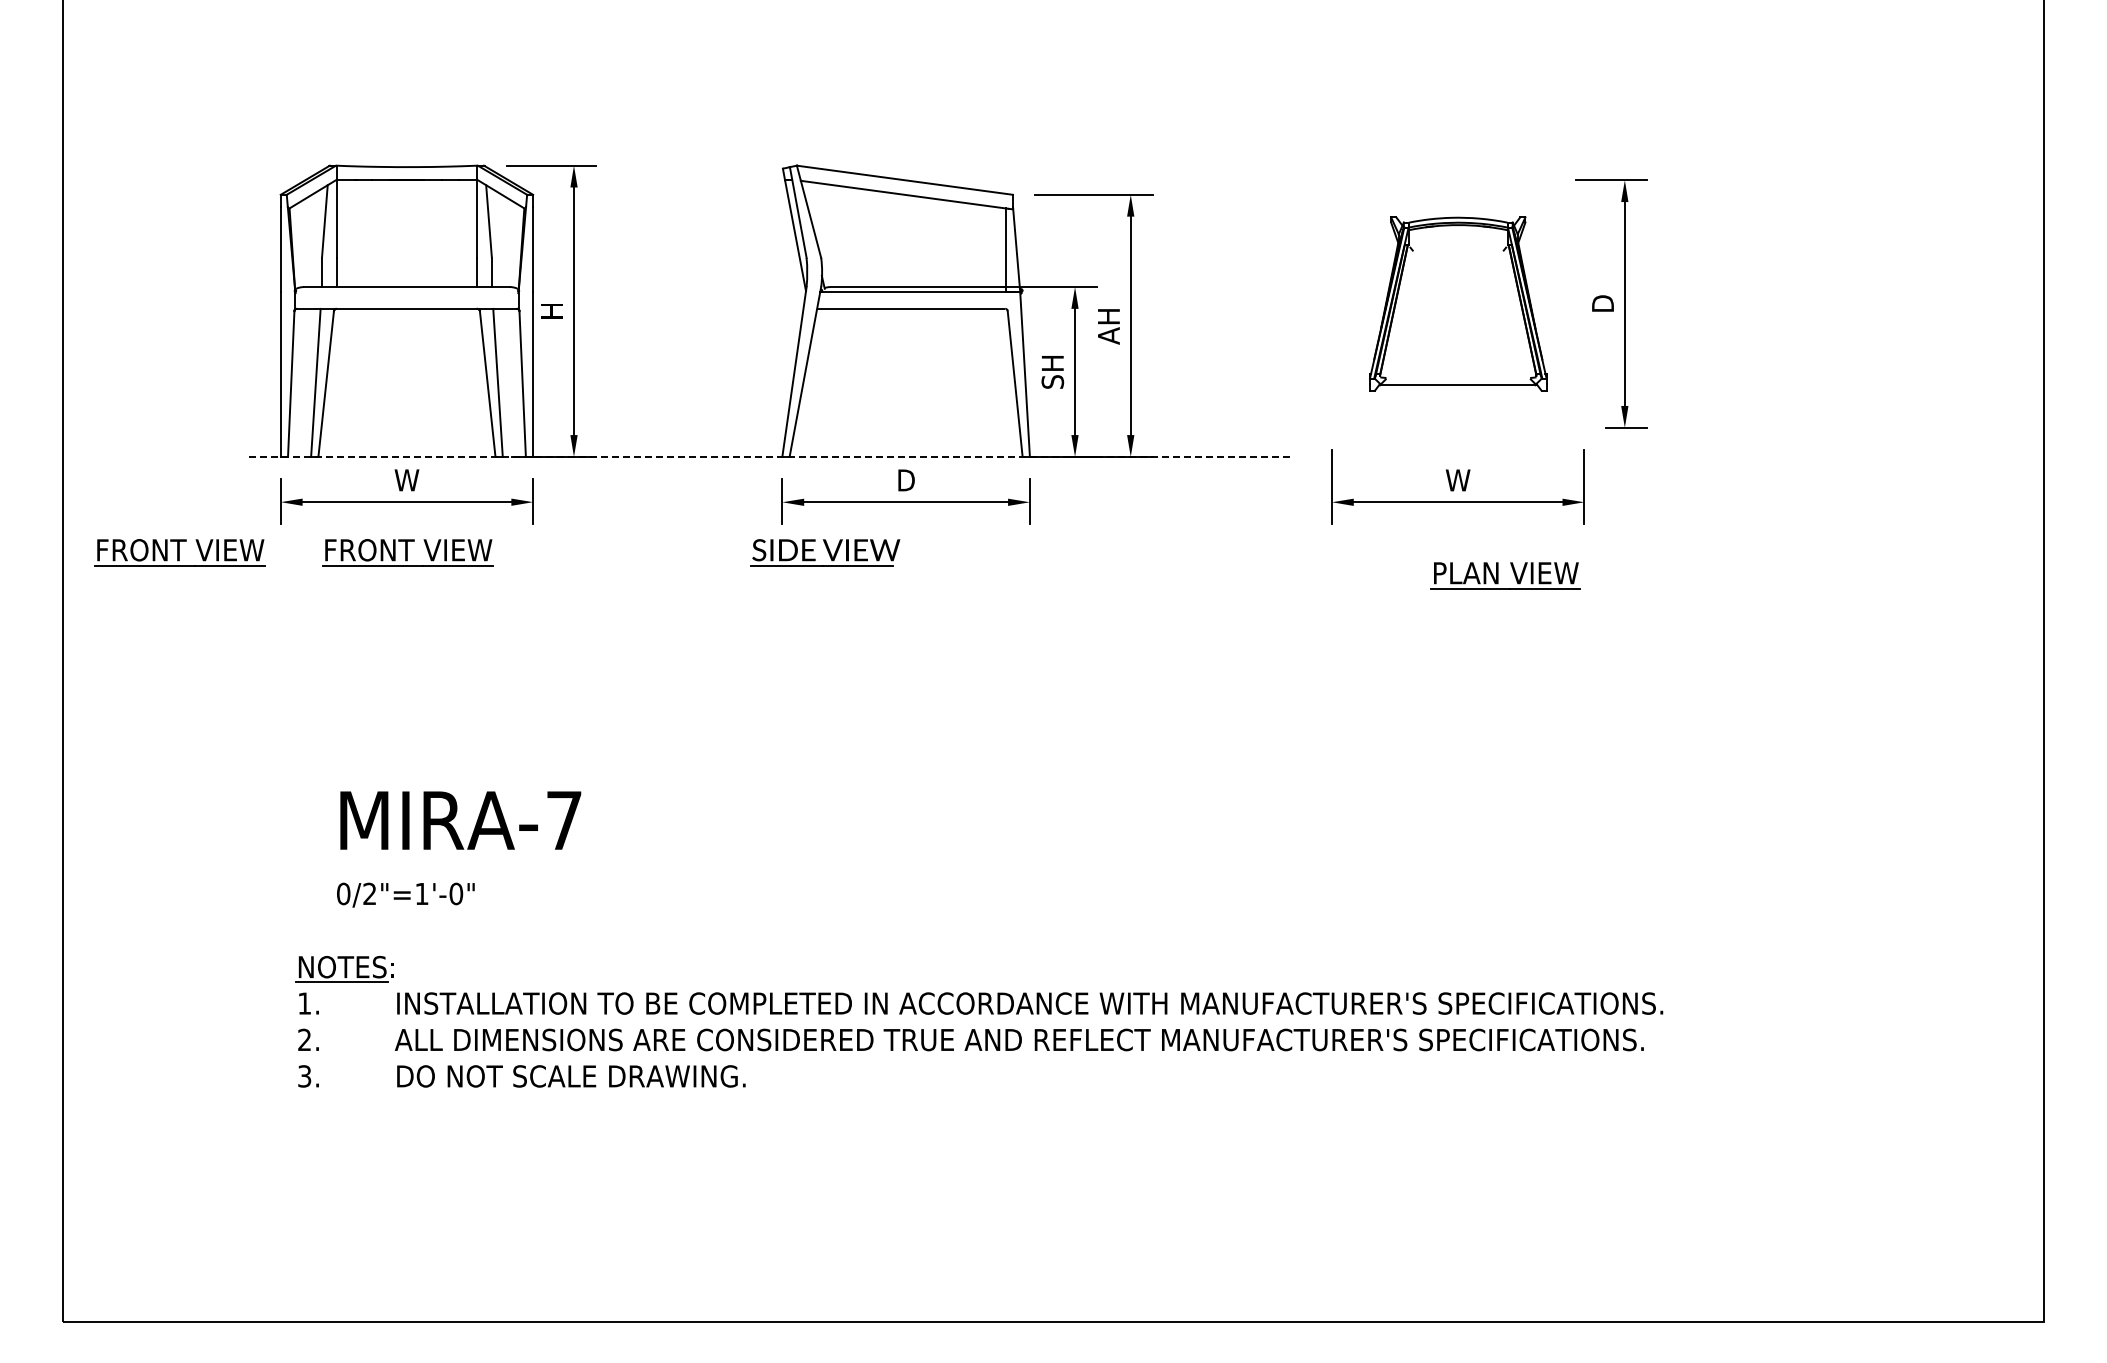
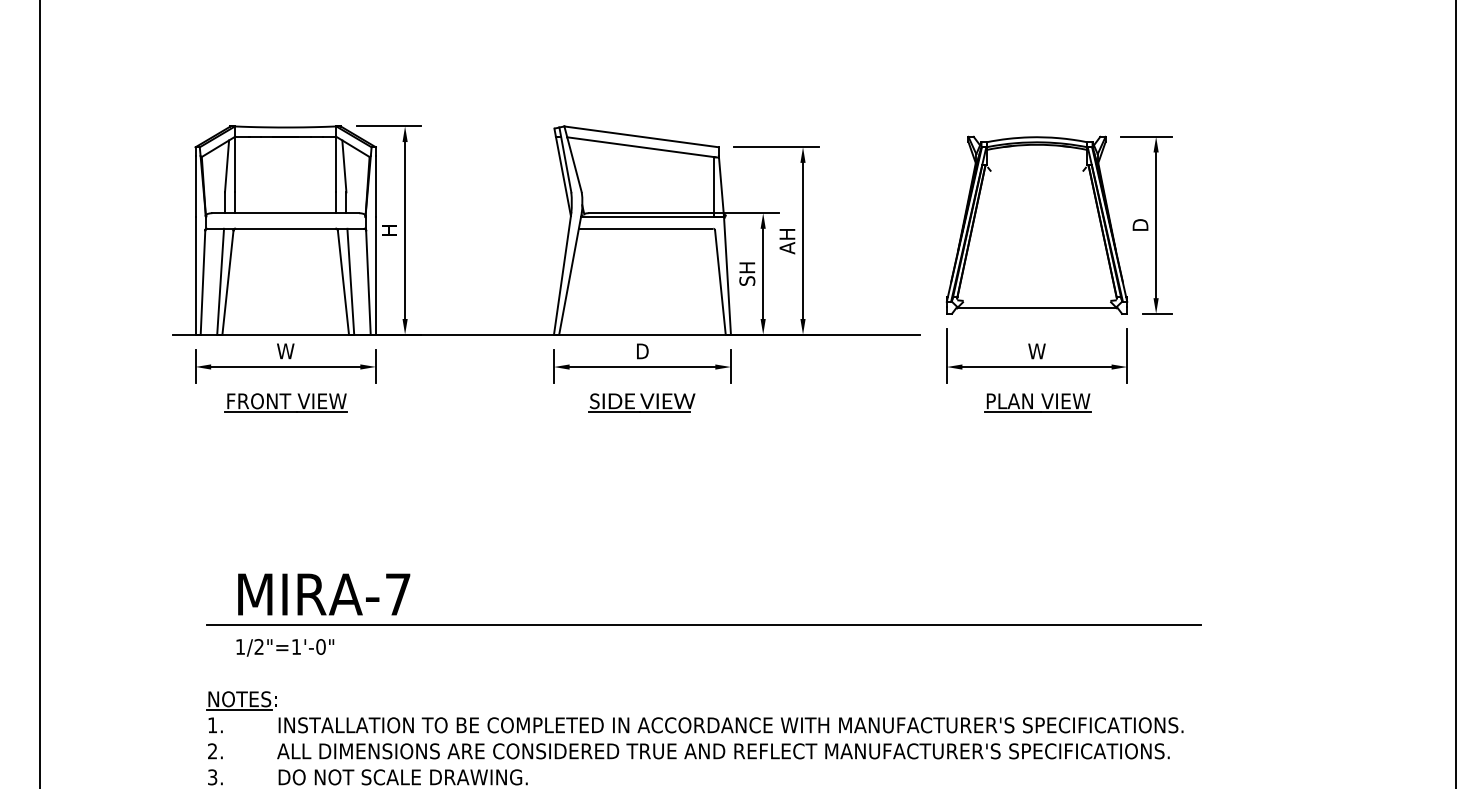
part: (1458, 303) -> (1037, 224), size x1.43
line: (771, 456) -> (546, 334), dashed -> solid
part: (179, 552) -> (123, 402), removed
part: (825, 552) -> (642, 402), moved
part: (1498, 575) -> (1032, 402), moved
line: (992, 863) -> (704, 625), added
text: (343, 893) -> (240, 646), 0/2"=1'-0" -> 1/2"=1'-0"

